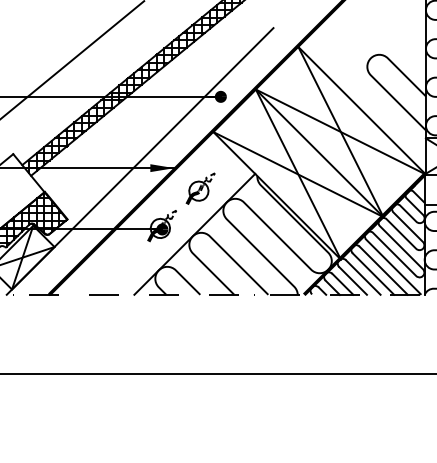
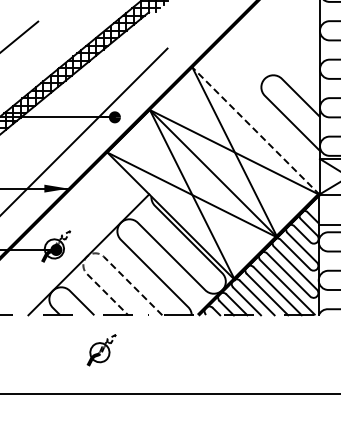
line: (361, 110) -> (255, 130), solid -> dashed
part: (200, 188) -> (101, 349), moved
line: (199, 233) -> (93, 253), solid -> dashed

